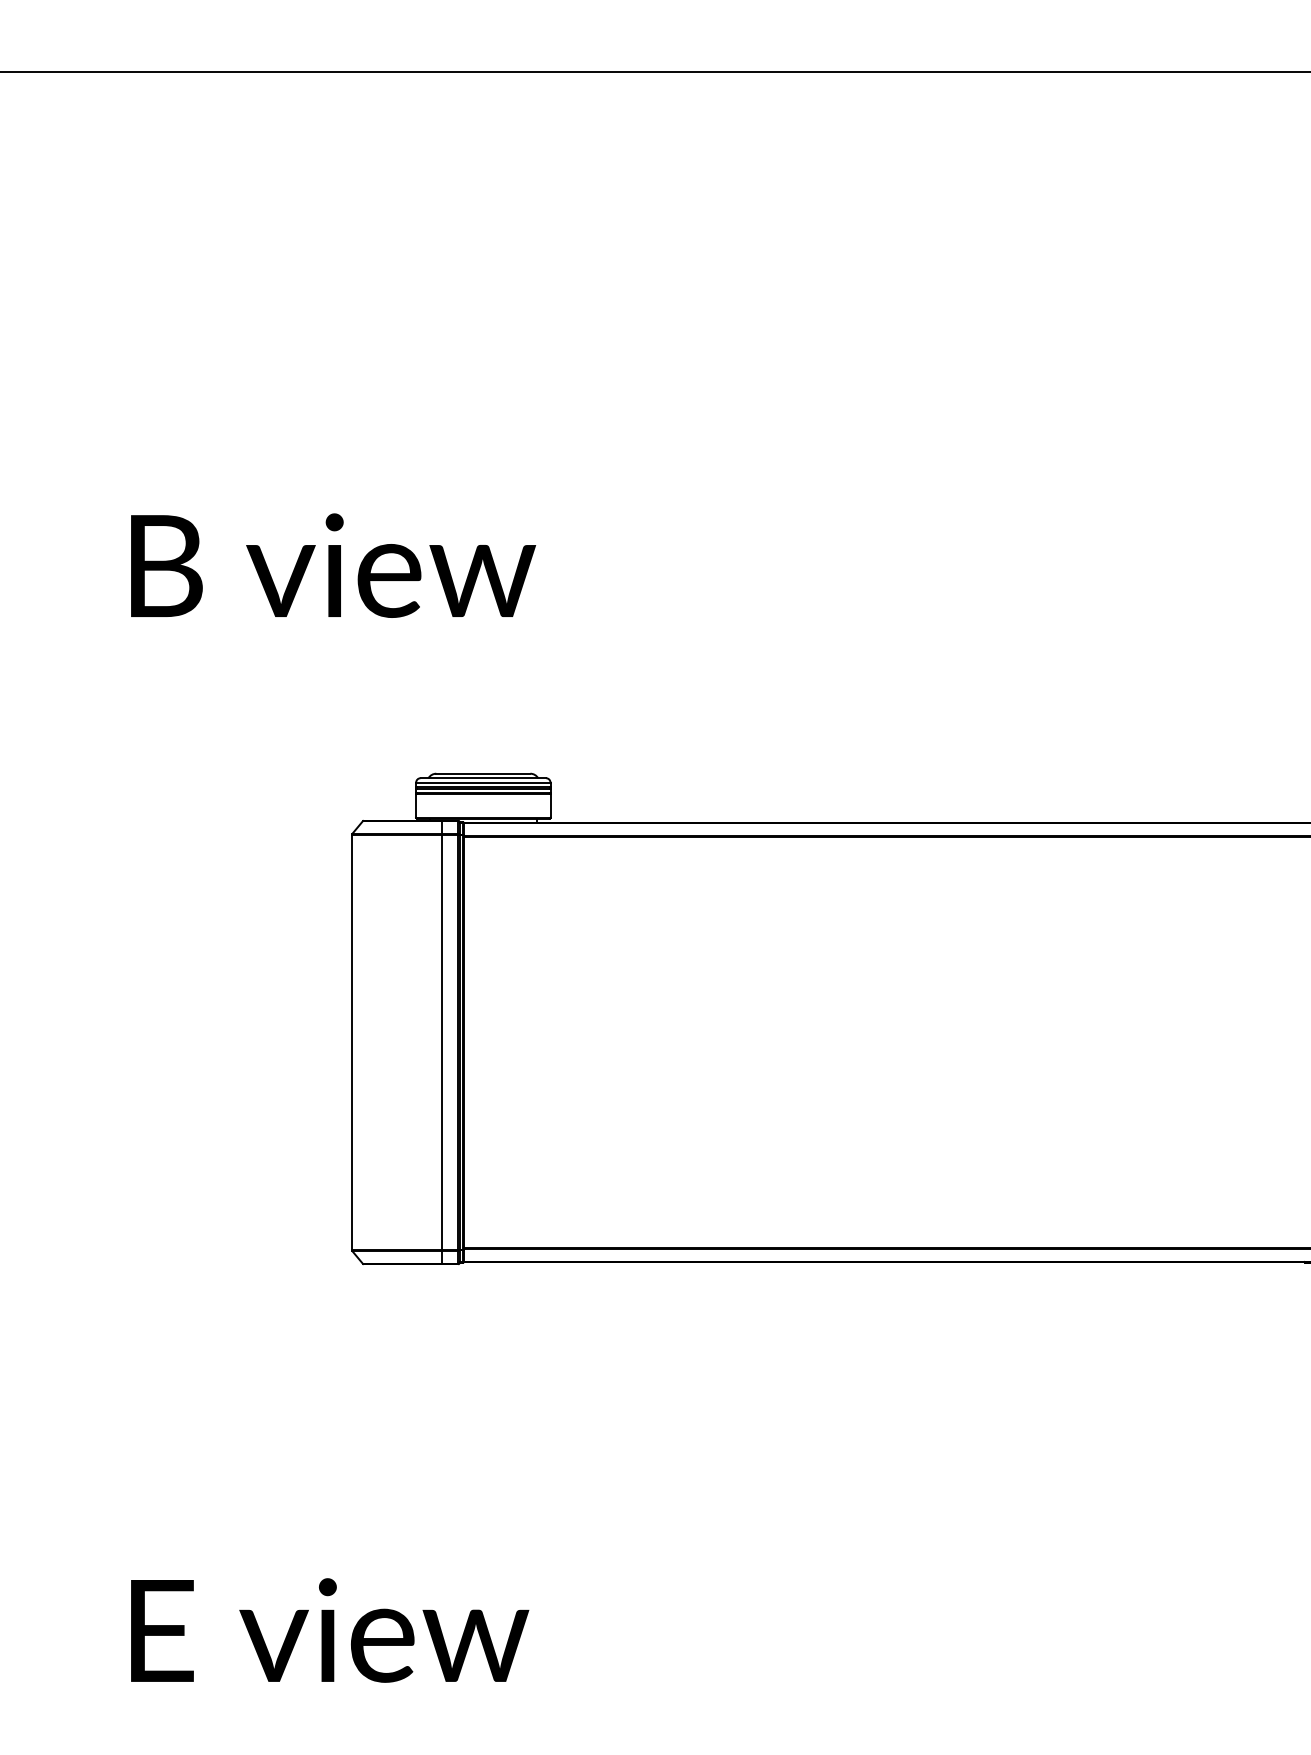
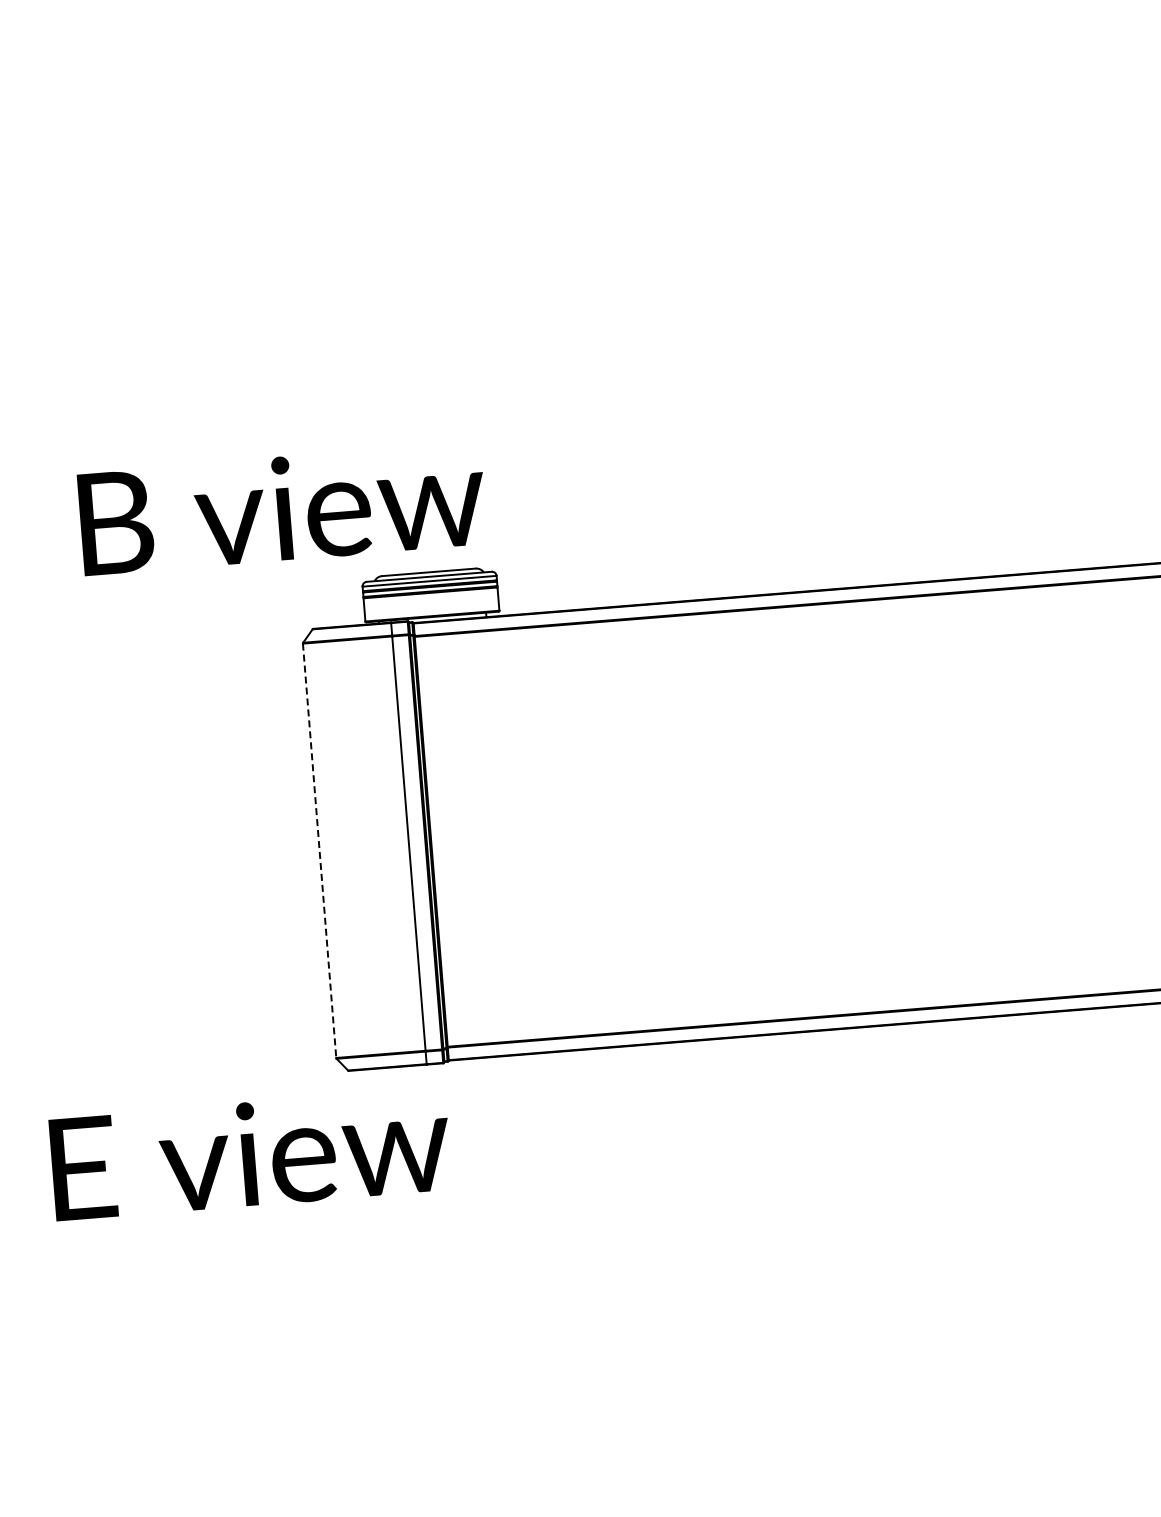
text: (333, 565) -> (282, 508), moved
line: (352, 1042) -> (320, 850), solid -> dashed
text: (330, 1630) -> (251, 1154), moved

